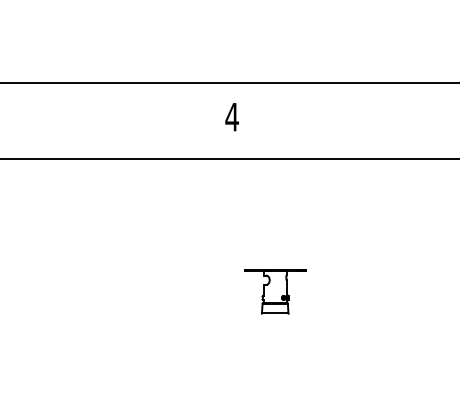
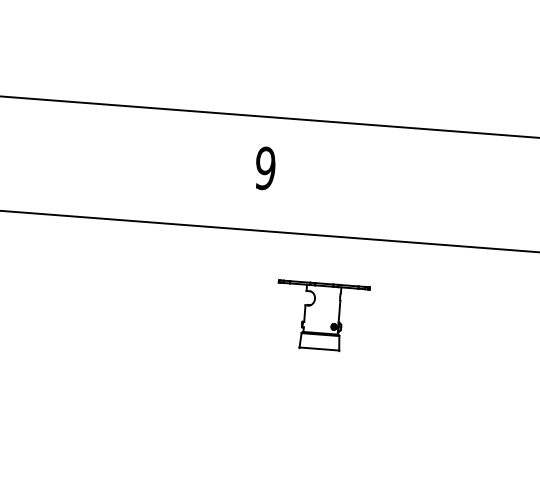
text: (232, 116) -> (266, 167), 4 -> 9
part: (275, 291) -> (322, 316), moved

